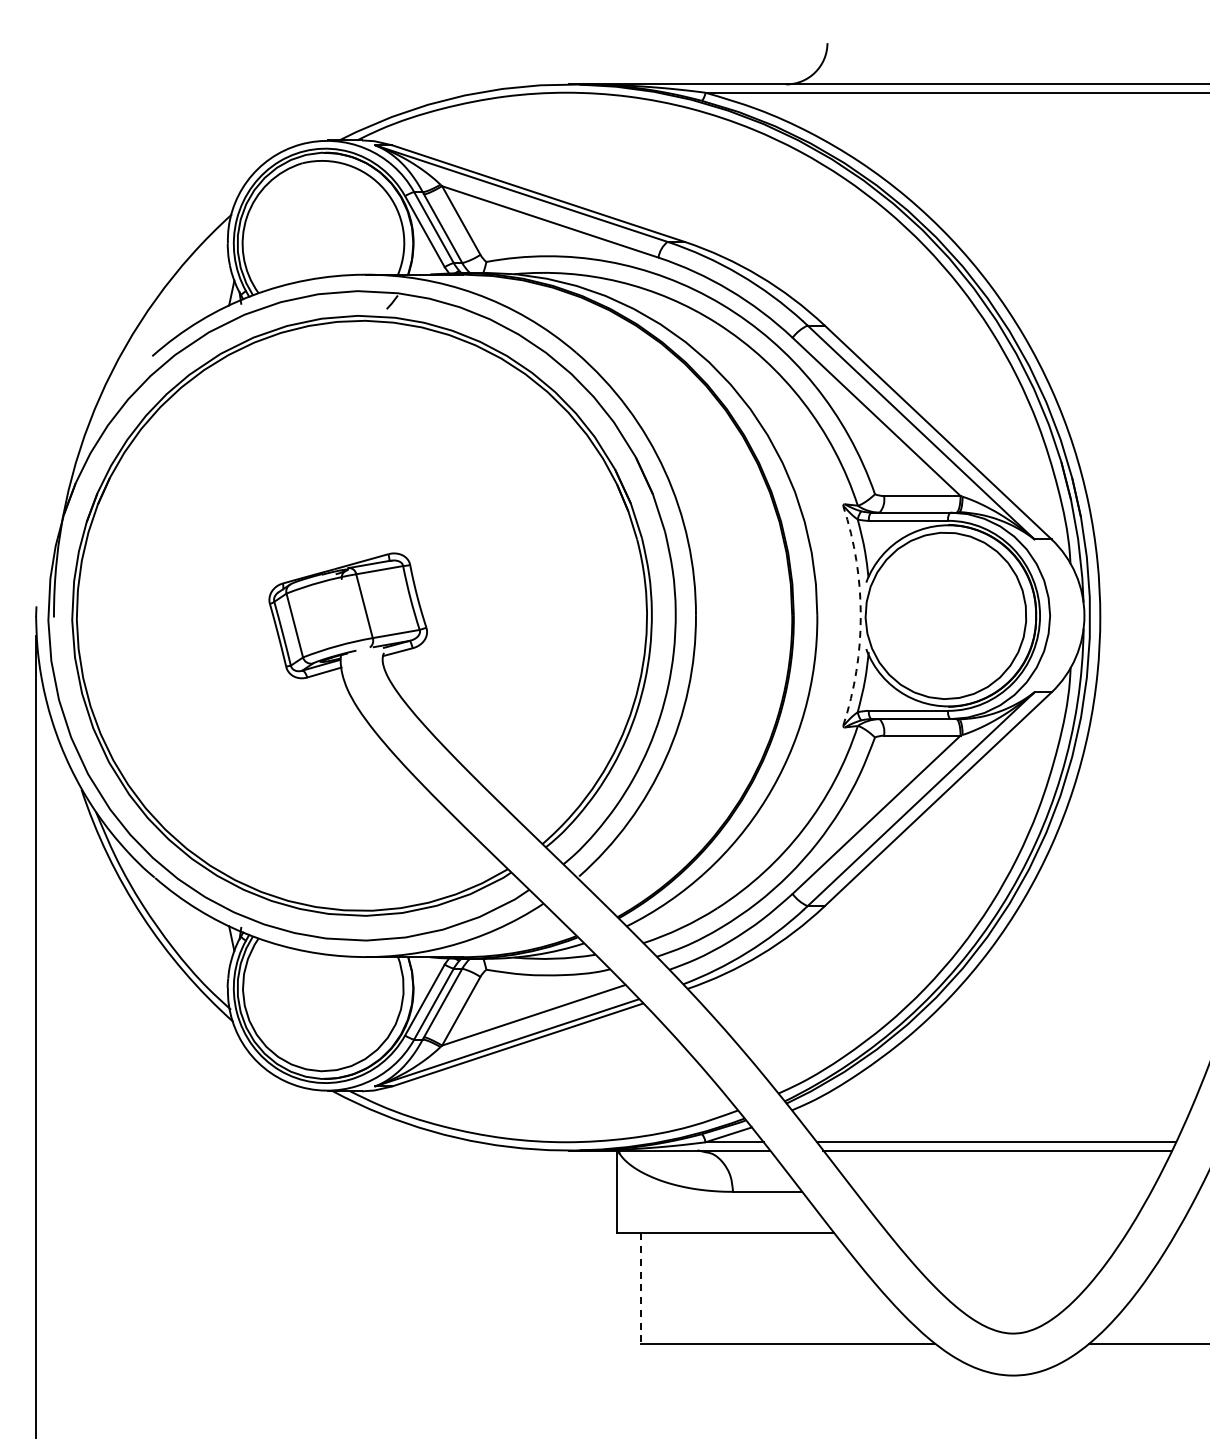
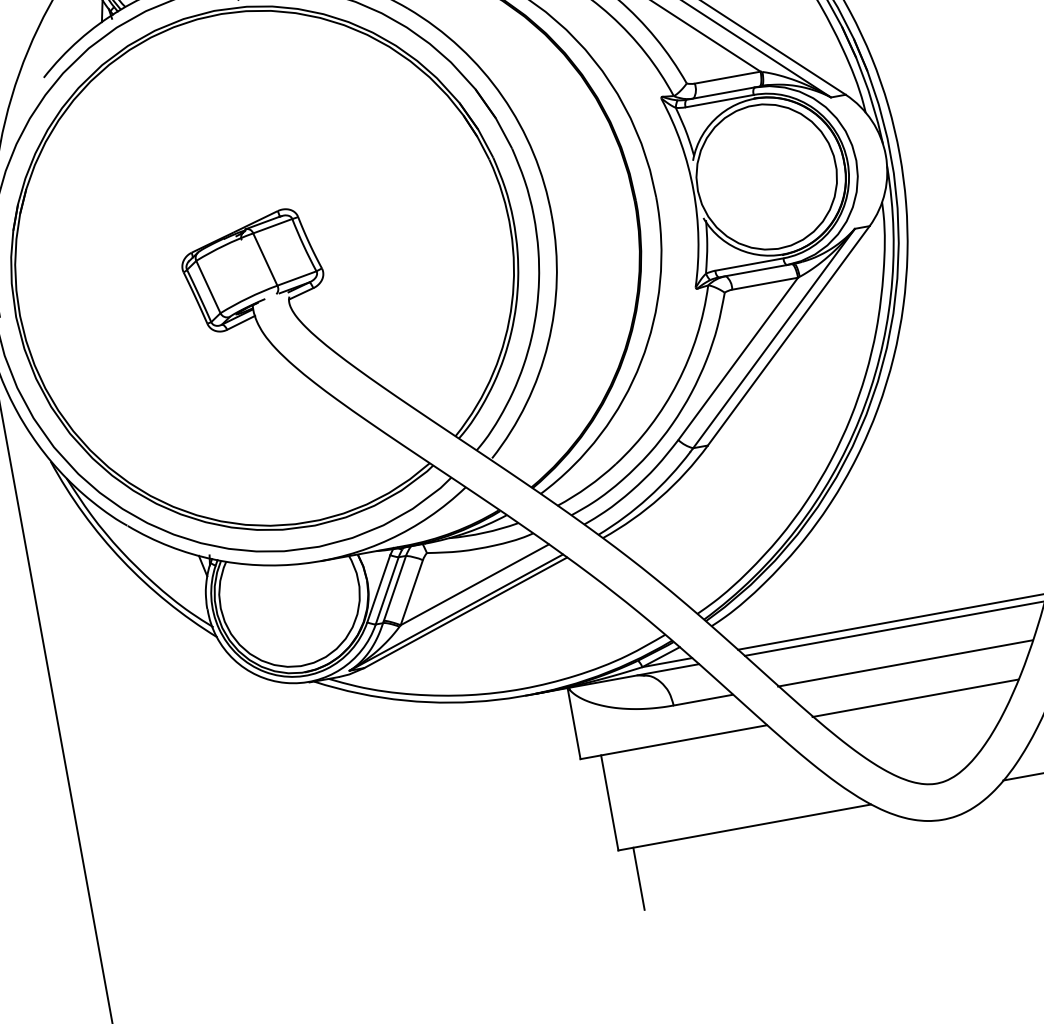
arc: (860, 615) -> (693, 190), dashed -> solid
line: (1002, 1191) -> (905, 663), added
line: (1006, 1233) -> (915, 698), added
line: (641, 1288) -> (610, 802), dashed -> solid
line: (658, 1379) -> (638, 878), added

